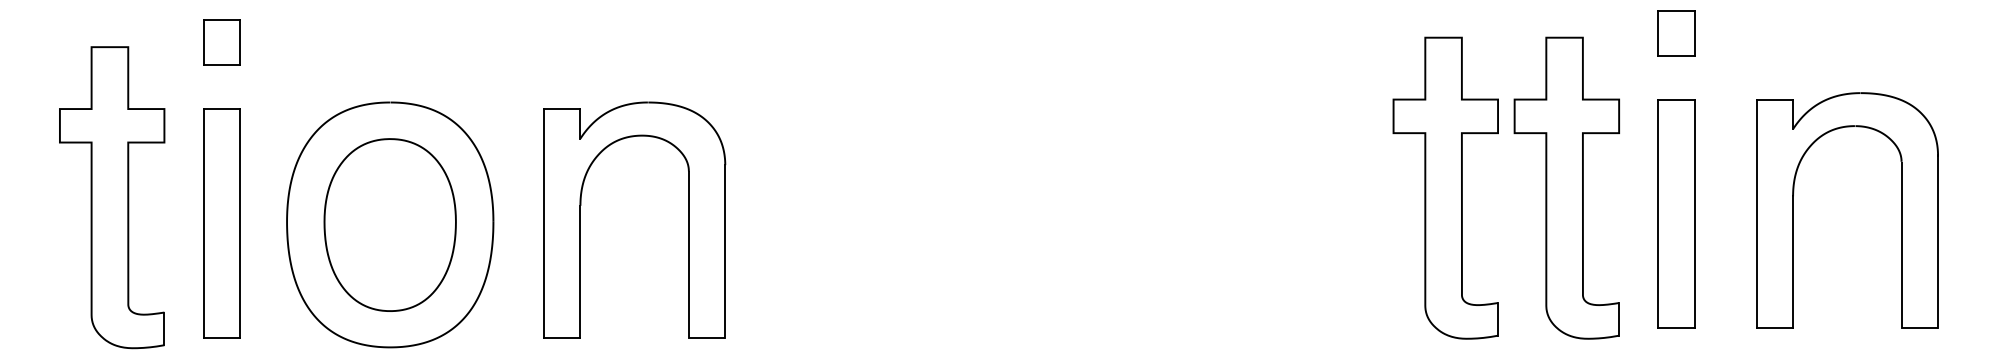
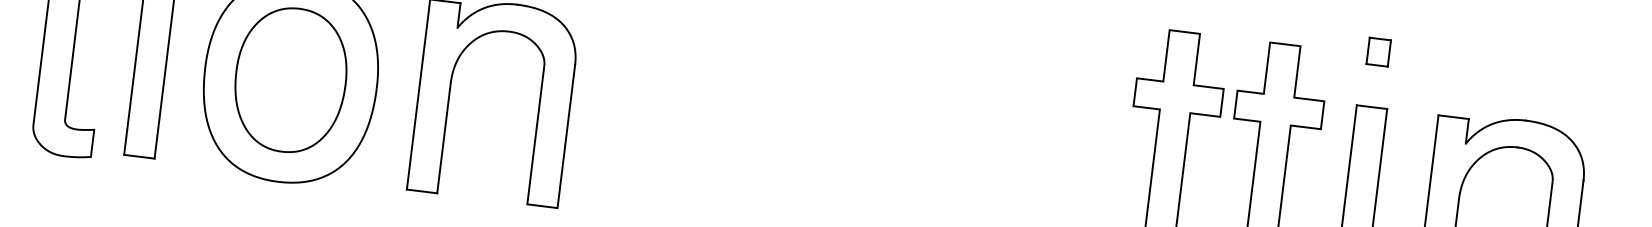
part: (1676, 33) -> (1378, 52), size x0.7

